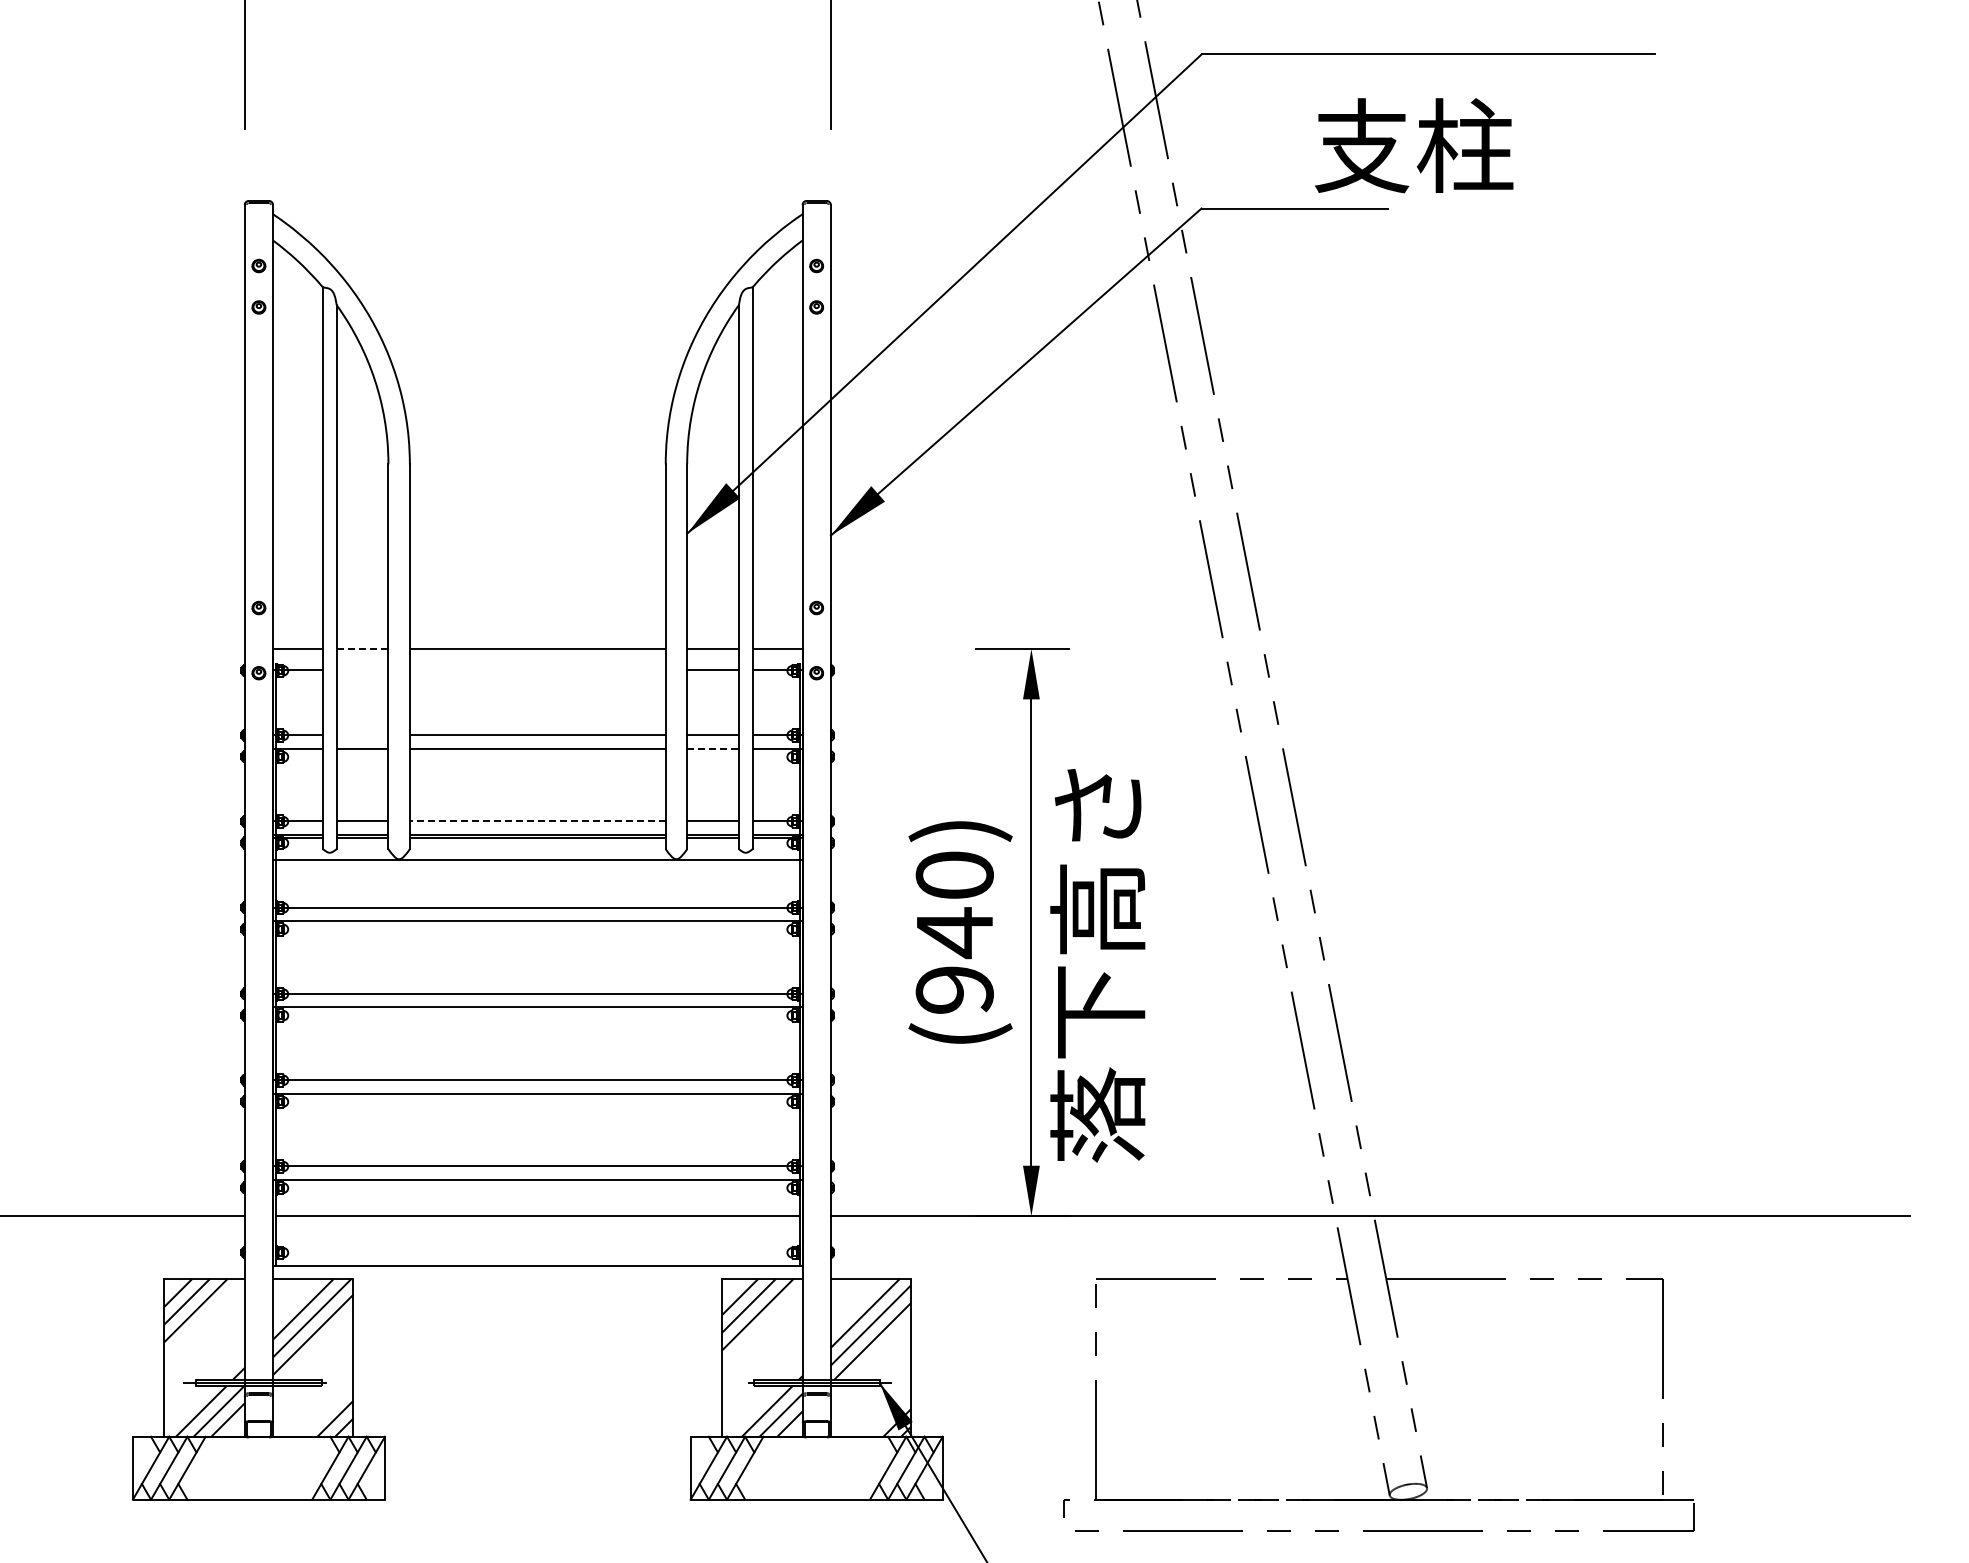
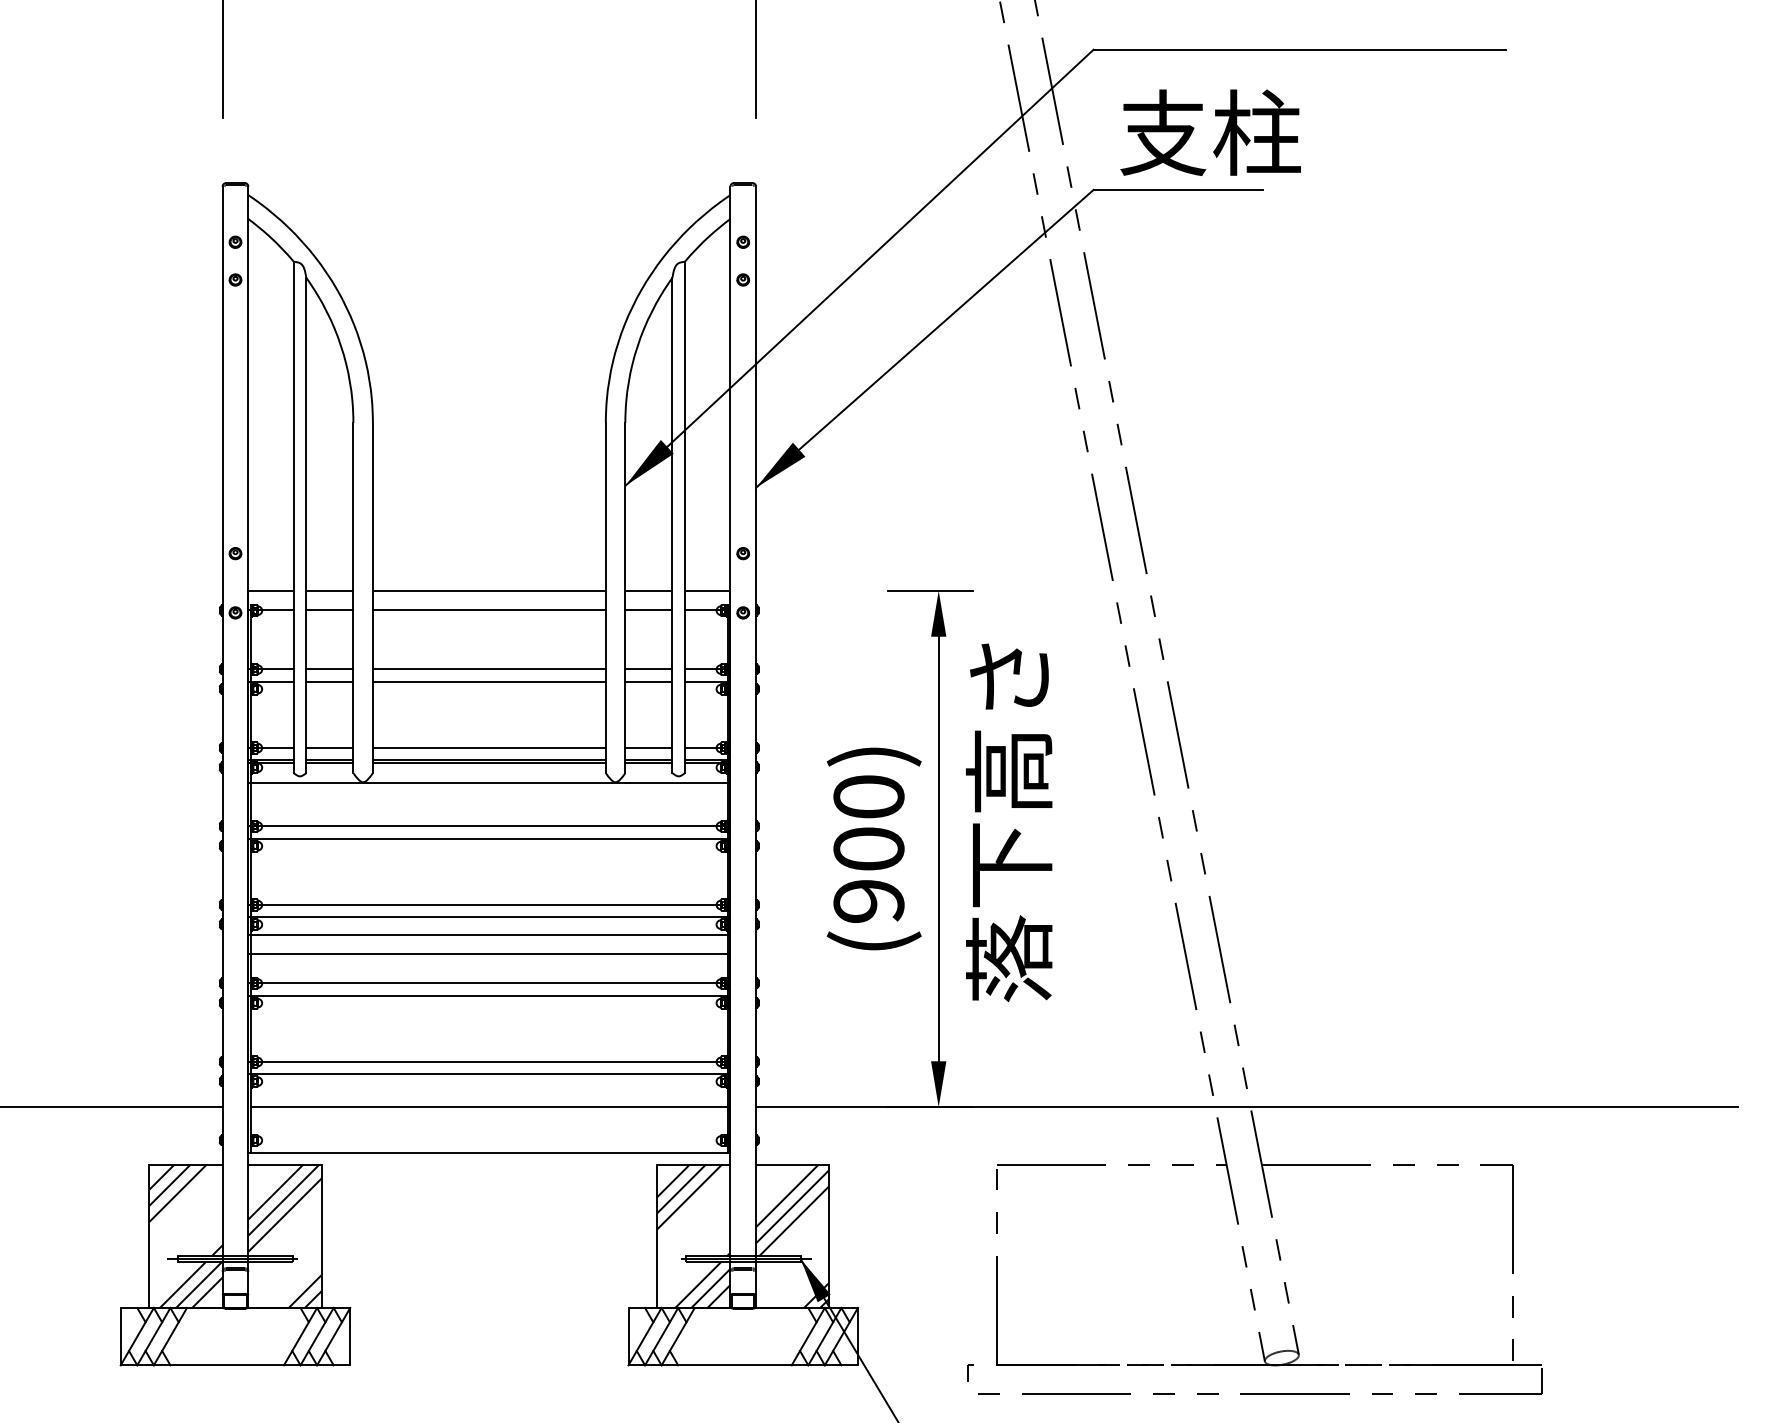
text: (1413, 145) -> (1210, 132), moved
line: (362, 648) -> (329, 590), dashed -> solid
line: (362, 670) -> (329, 610), added
line: (537, 670) -> (489, 610), added
line: (362, 735) -> (329, 669), added
line: (713, 748) -> (649, 681), dashed -> solid
line: (537, 821) -> (489, 747), dashed -> solid
text: (954, 933) -> (868, 849), (940) -> (900)
text: (1097, 965) -> (1008, 822), moved
line: (537, 1026) -> (489, 934), added
line: (537, 1048) -> (489, 954), added

